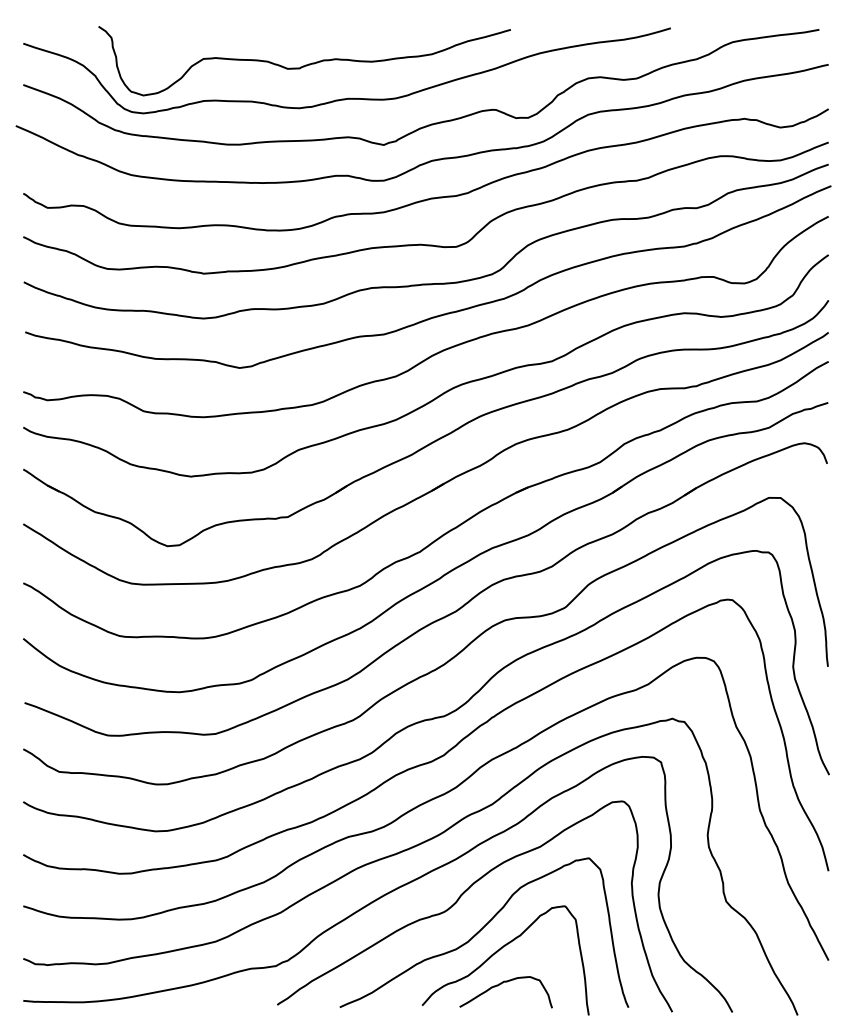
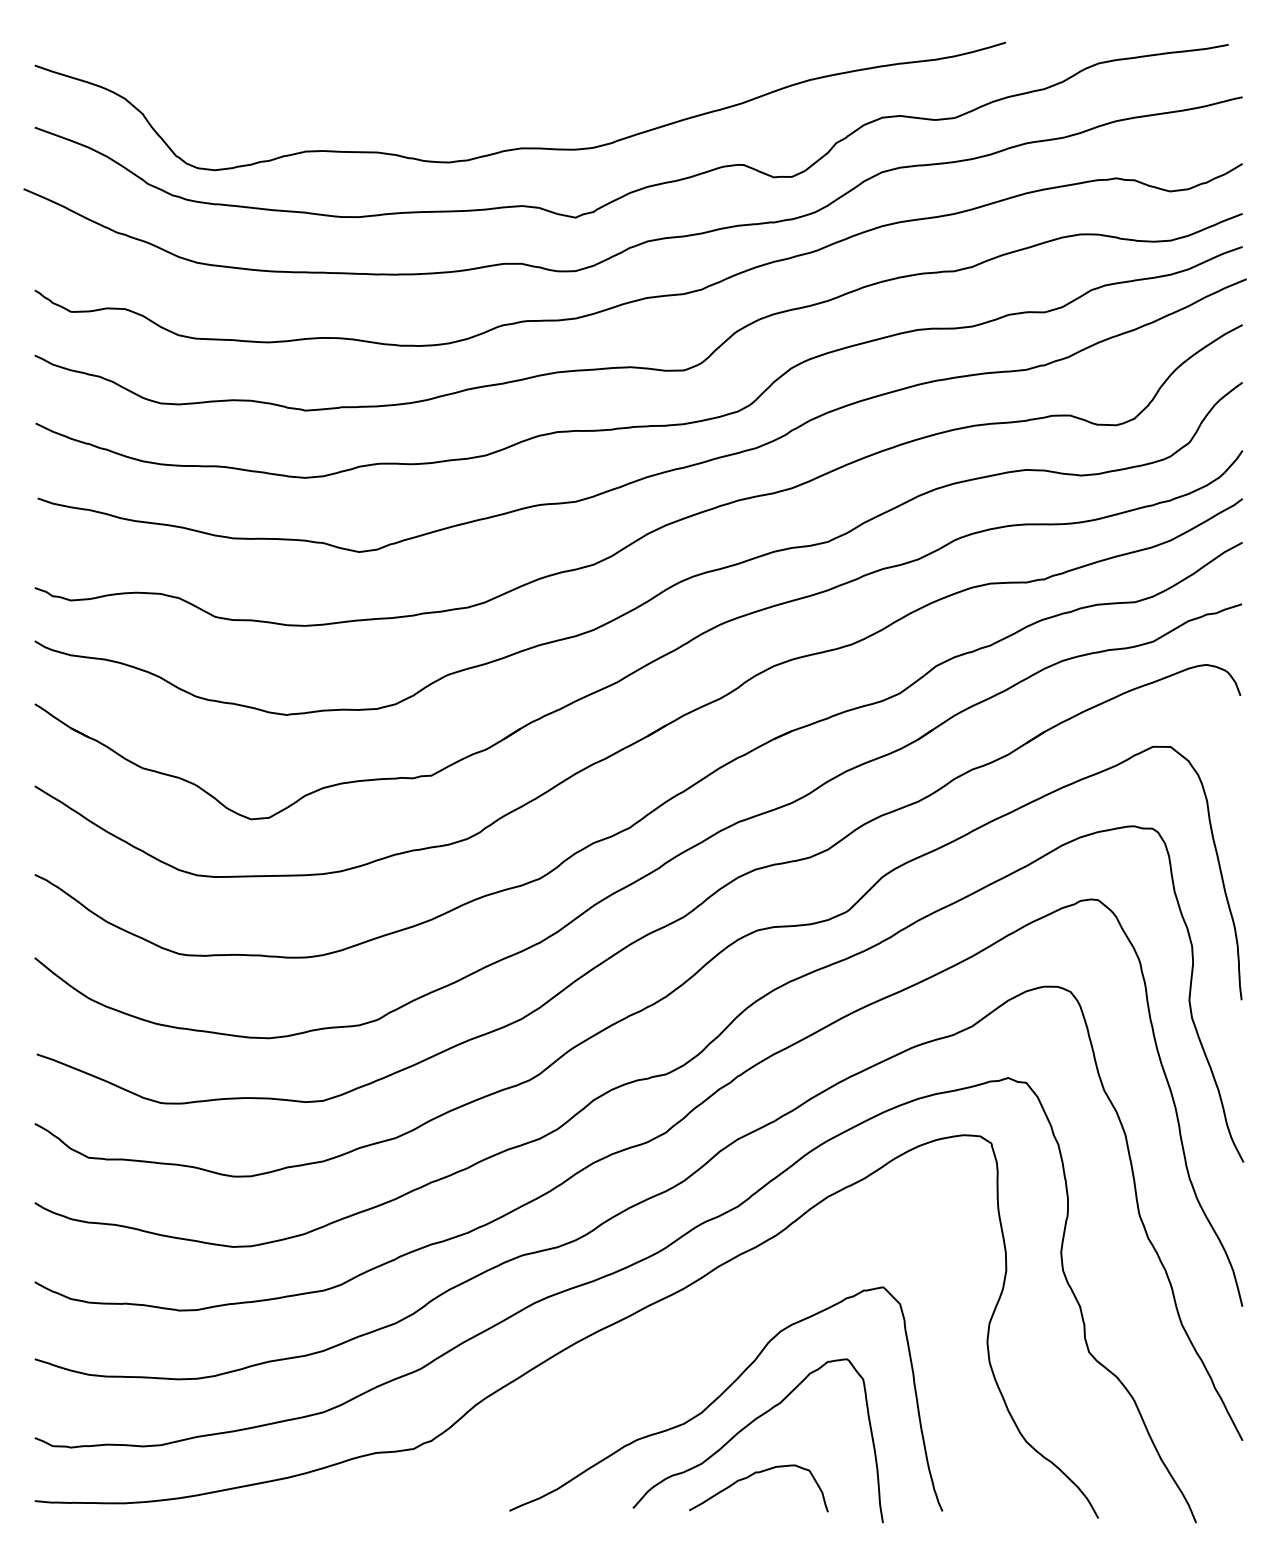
curve: (305, 64) -> (458, 96), removed
curve: (460, 898) -> (690, 1347), removed

